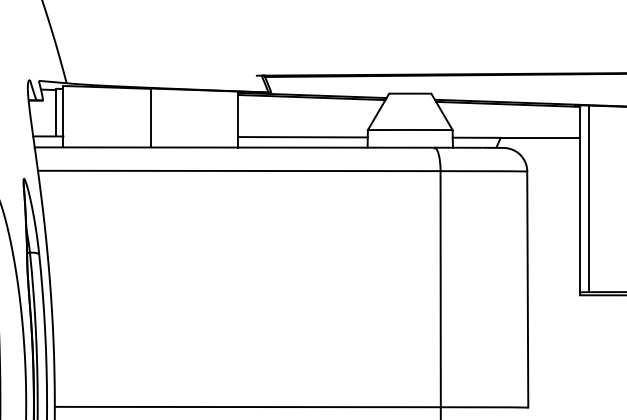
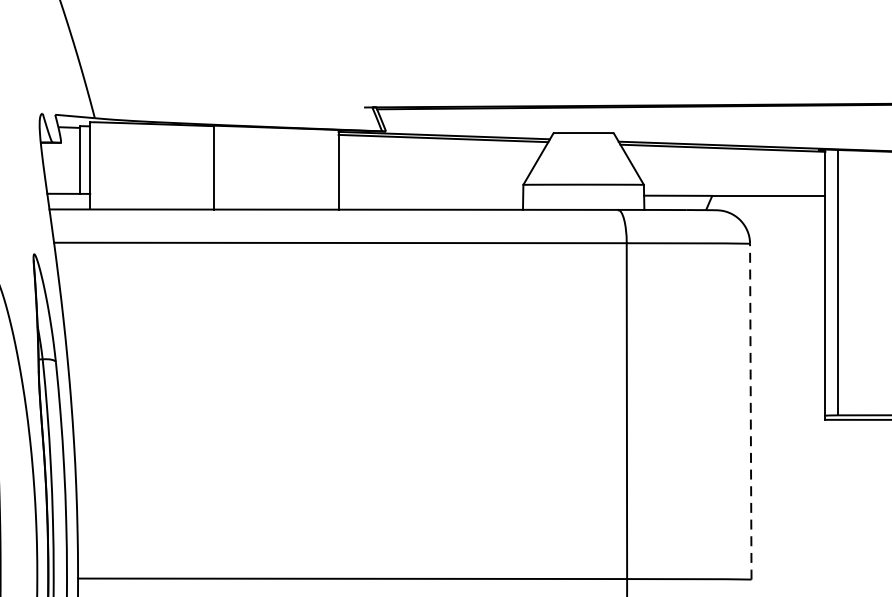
line: (302, 137) -> (430, 195), removed
line: (527, 289) -> (750, 411), solid -> dashed

